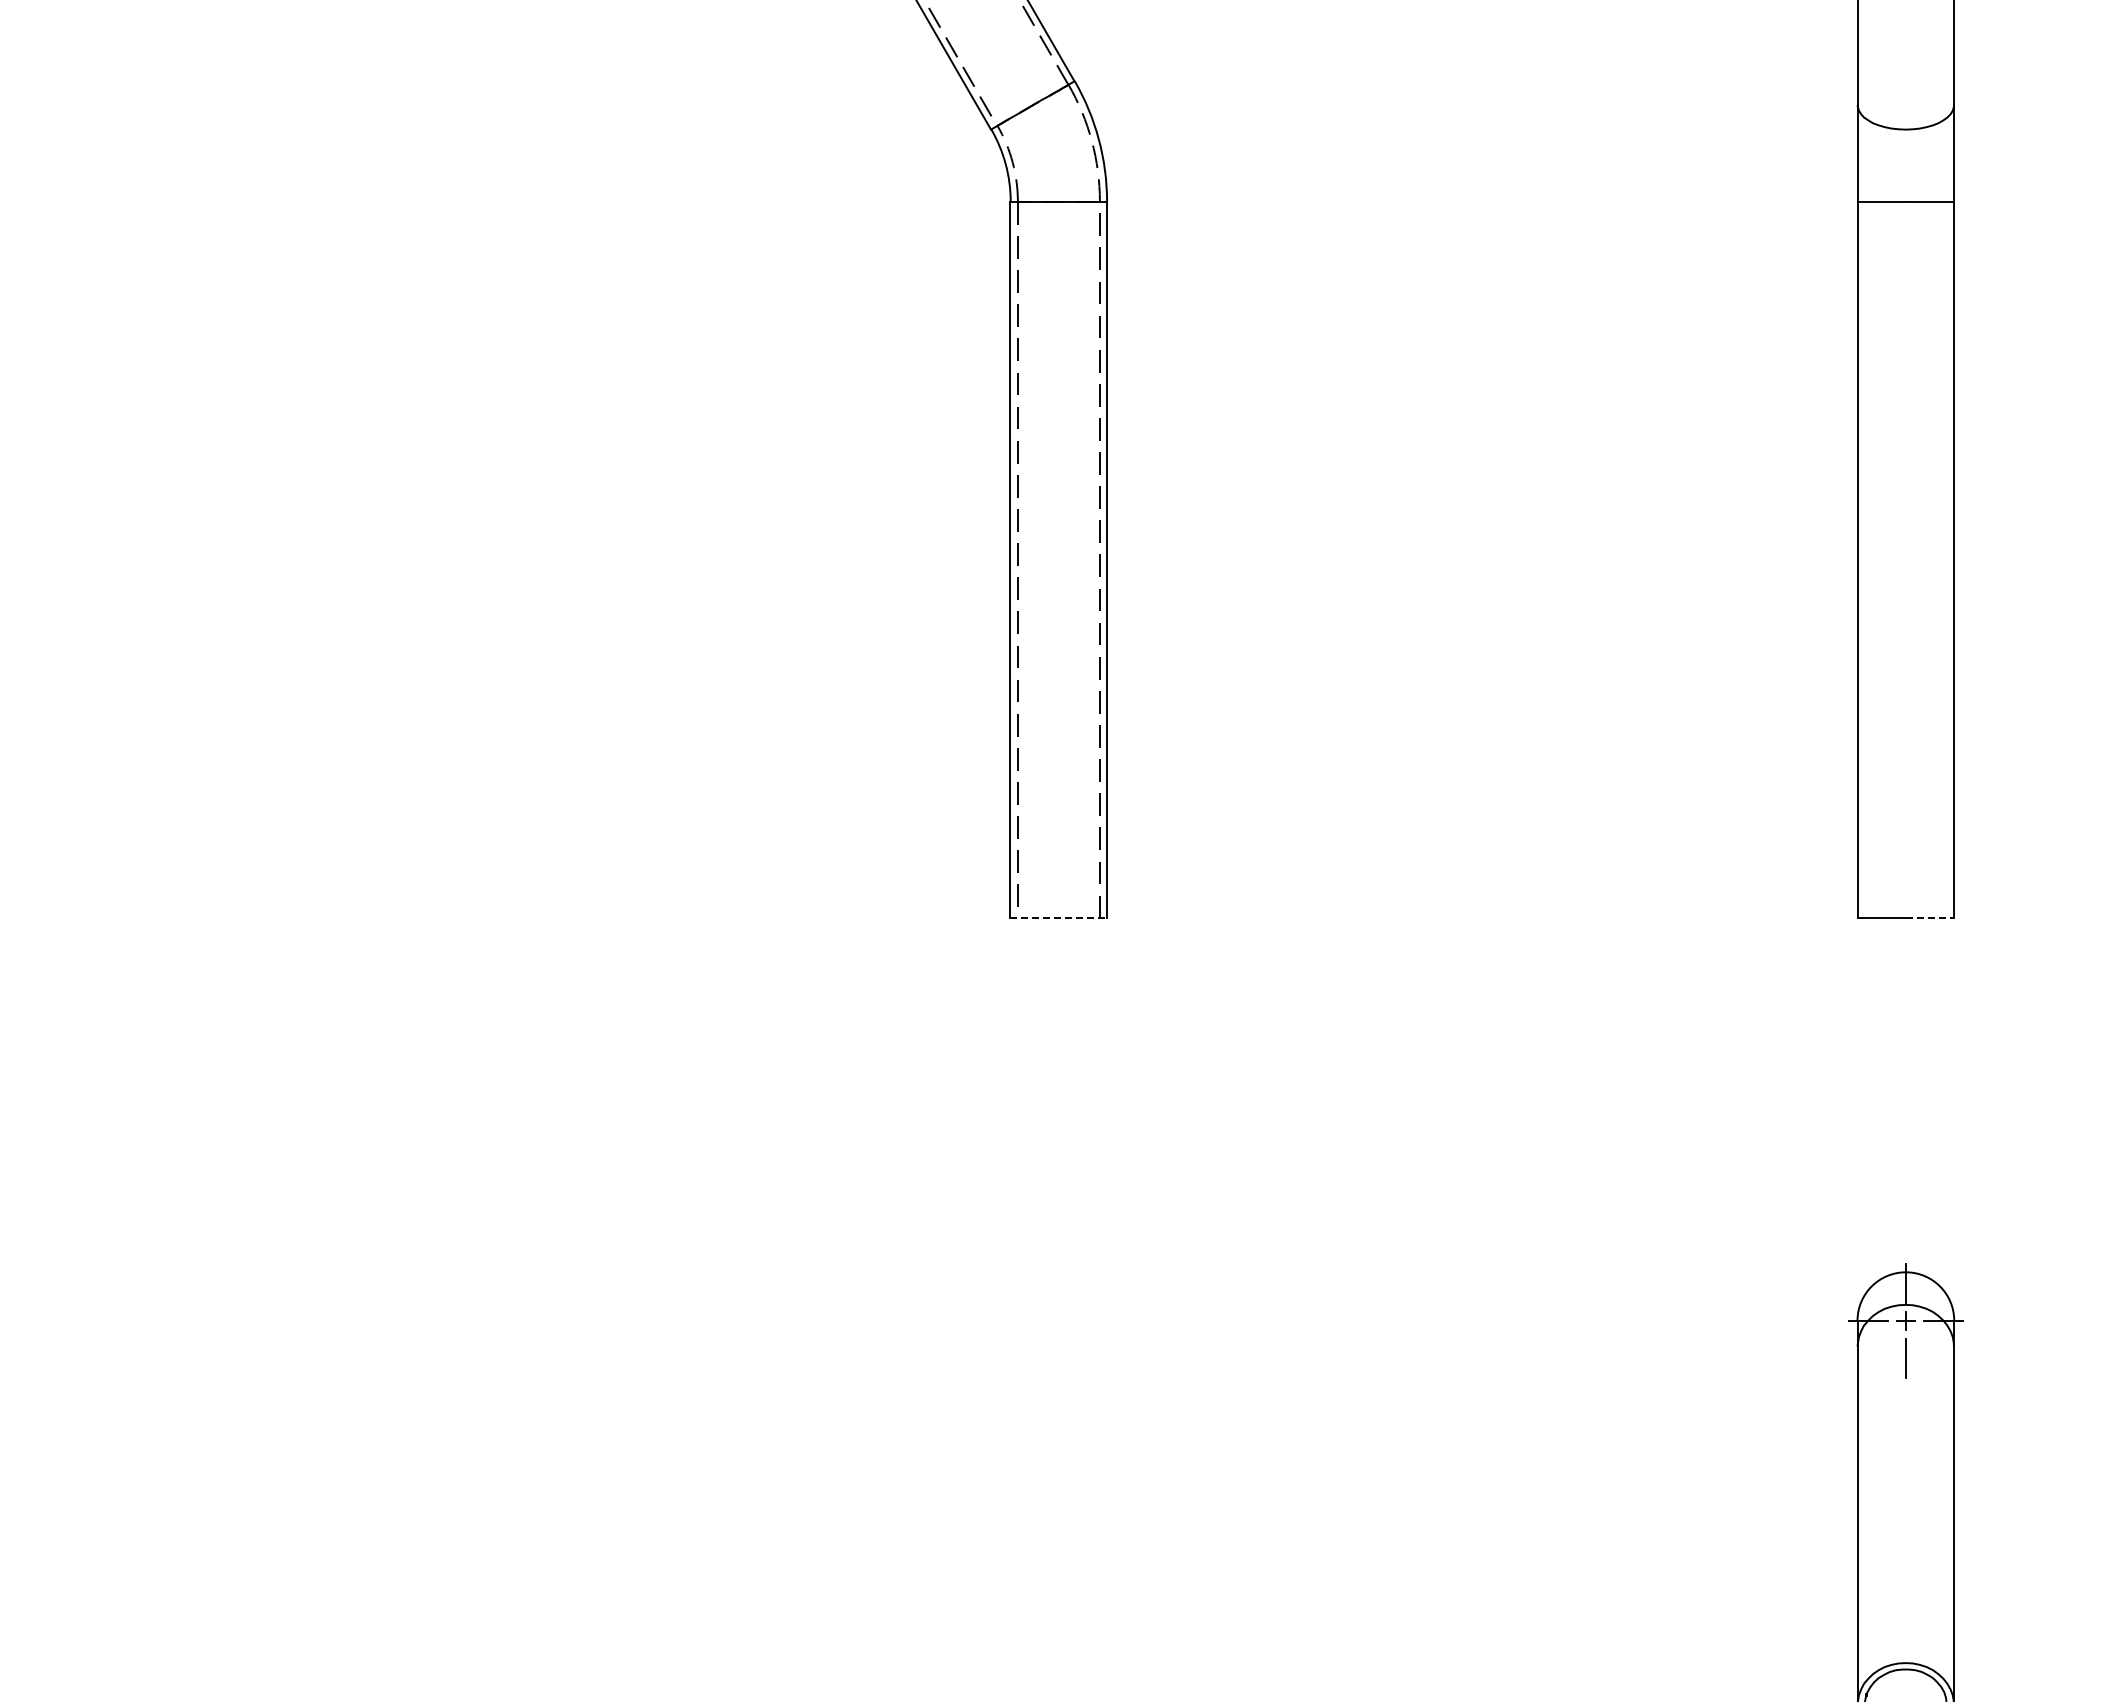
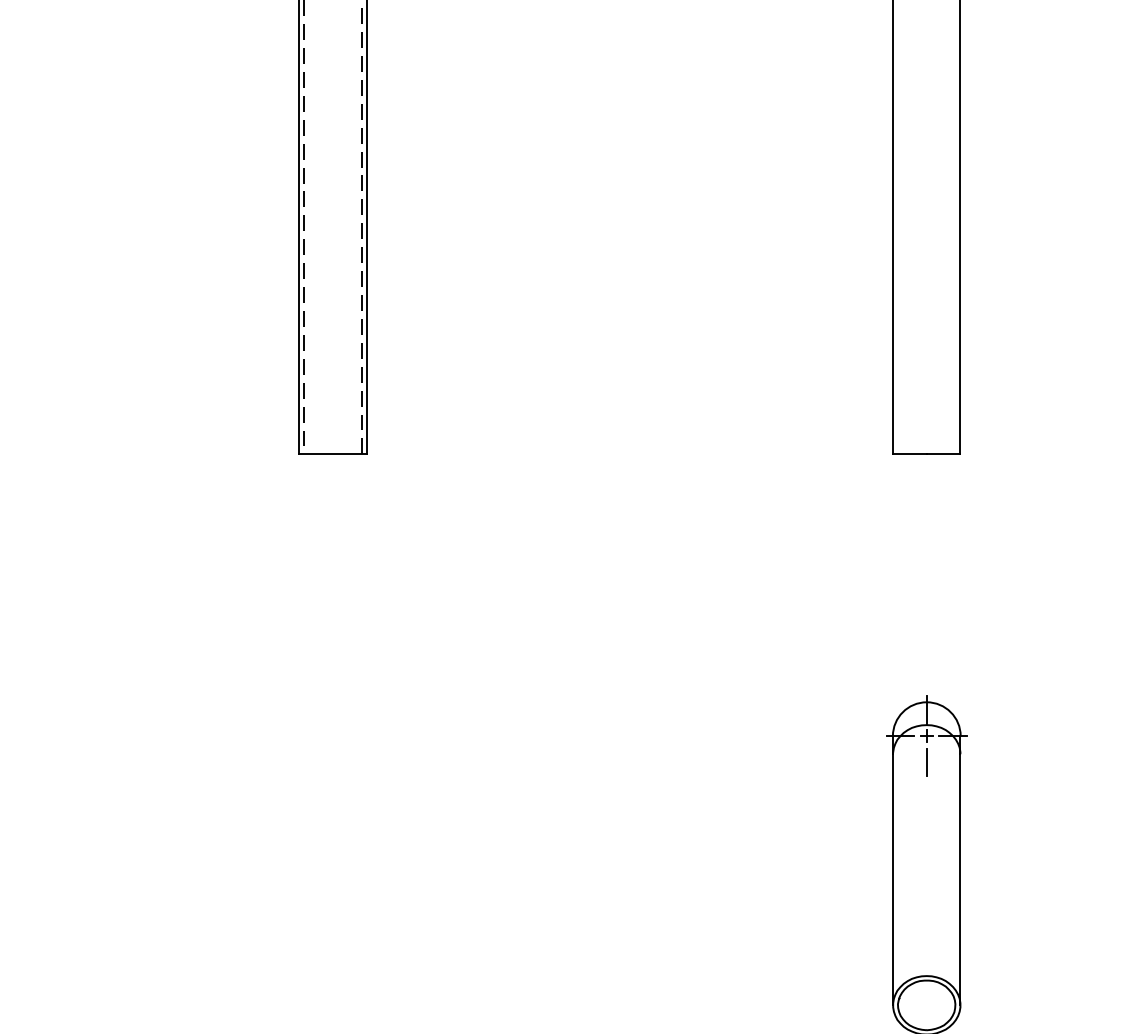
line: (1059, 918) -> (333, 454), dashed -> solid
line: (1929, 918) -> (943, 454), dashed -> solid

